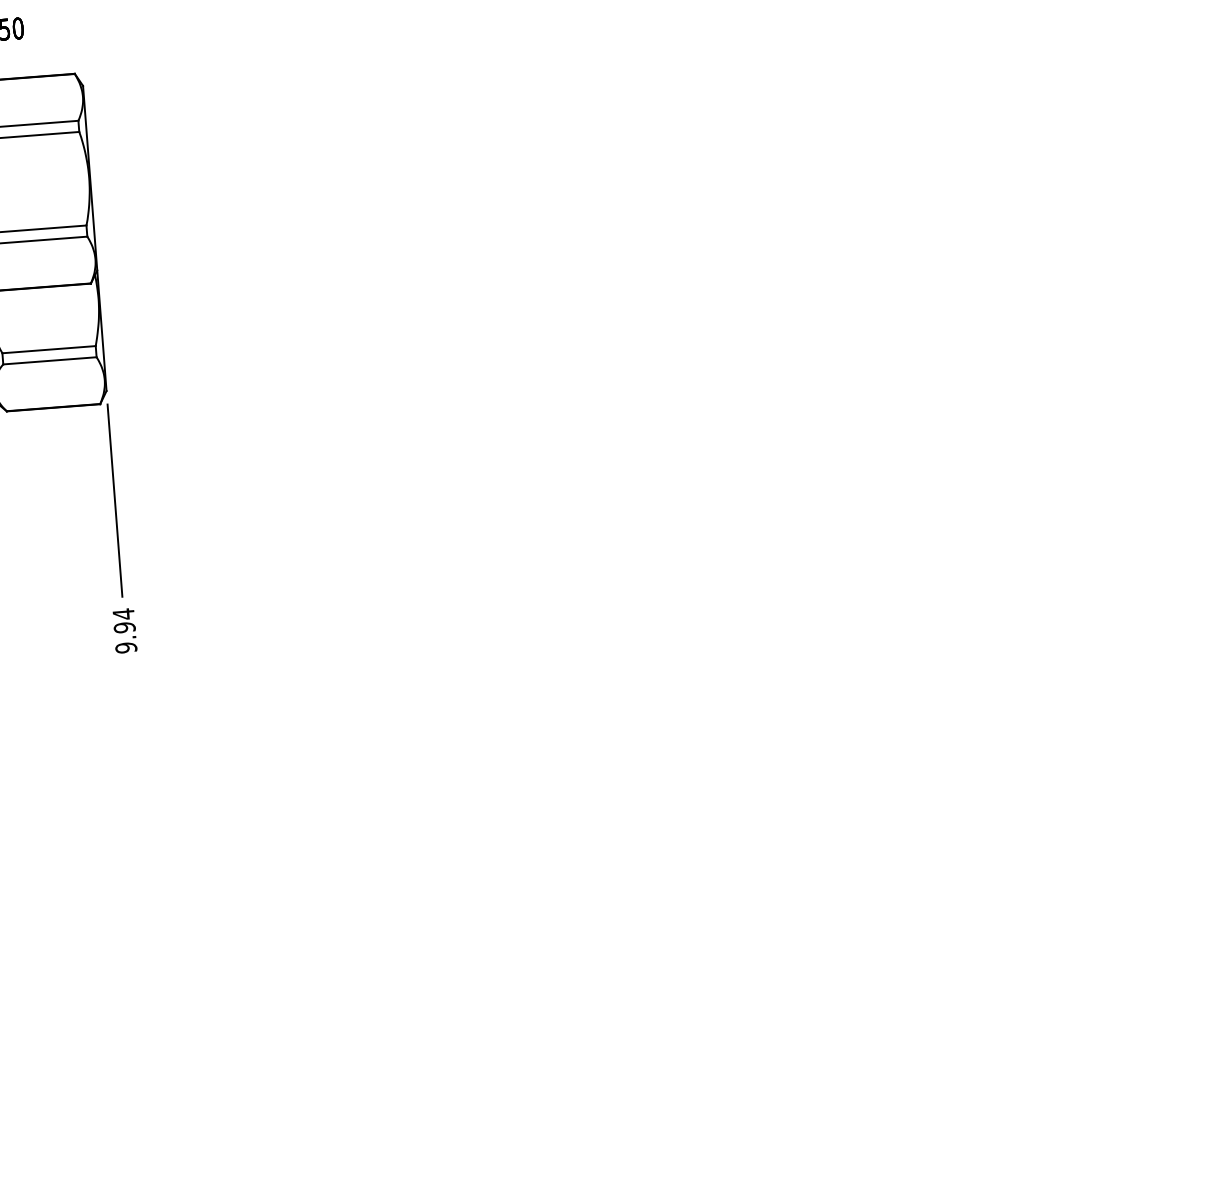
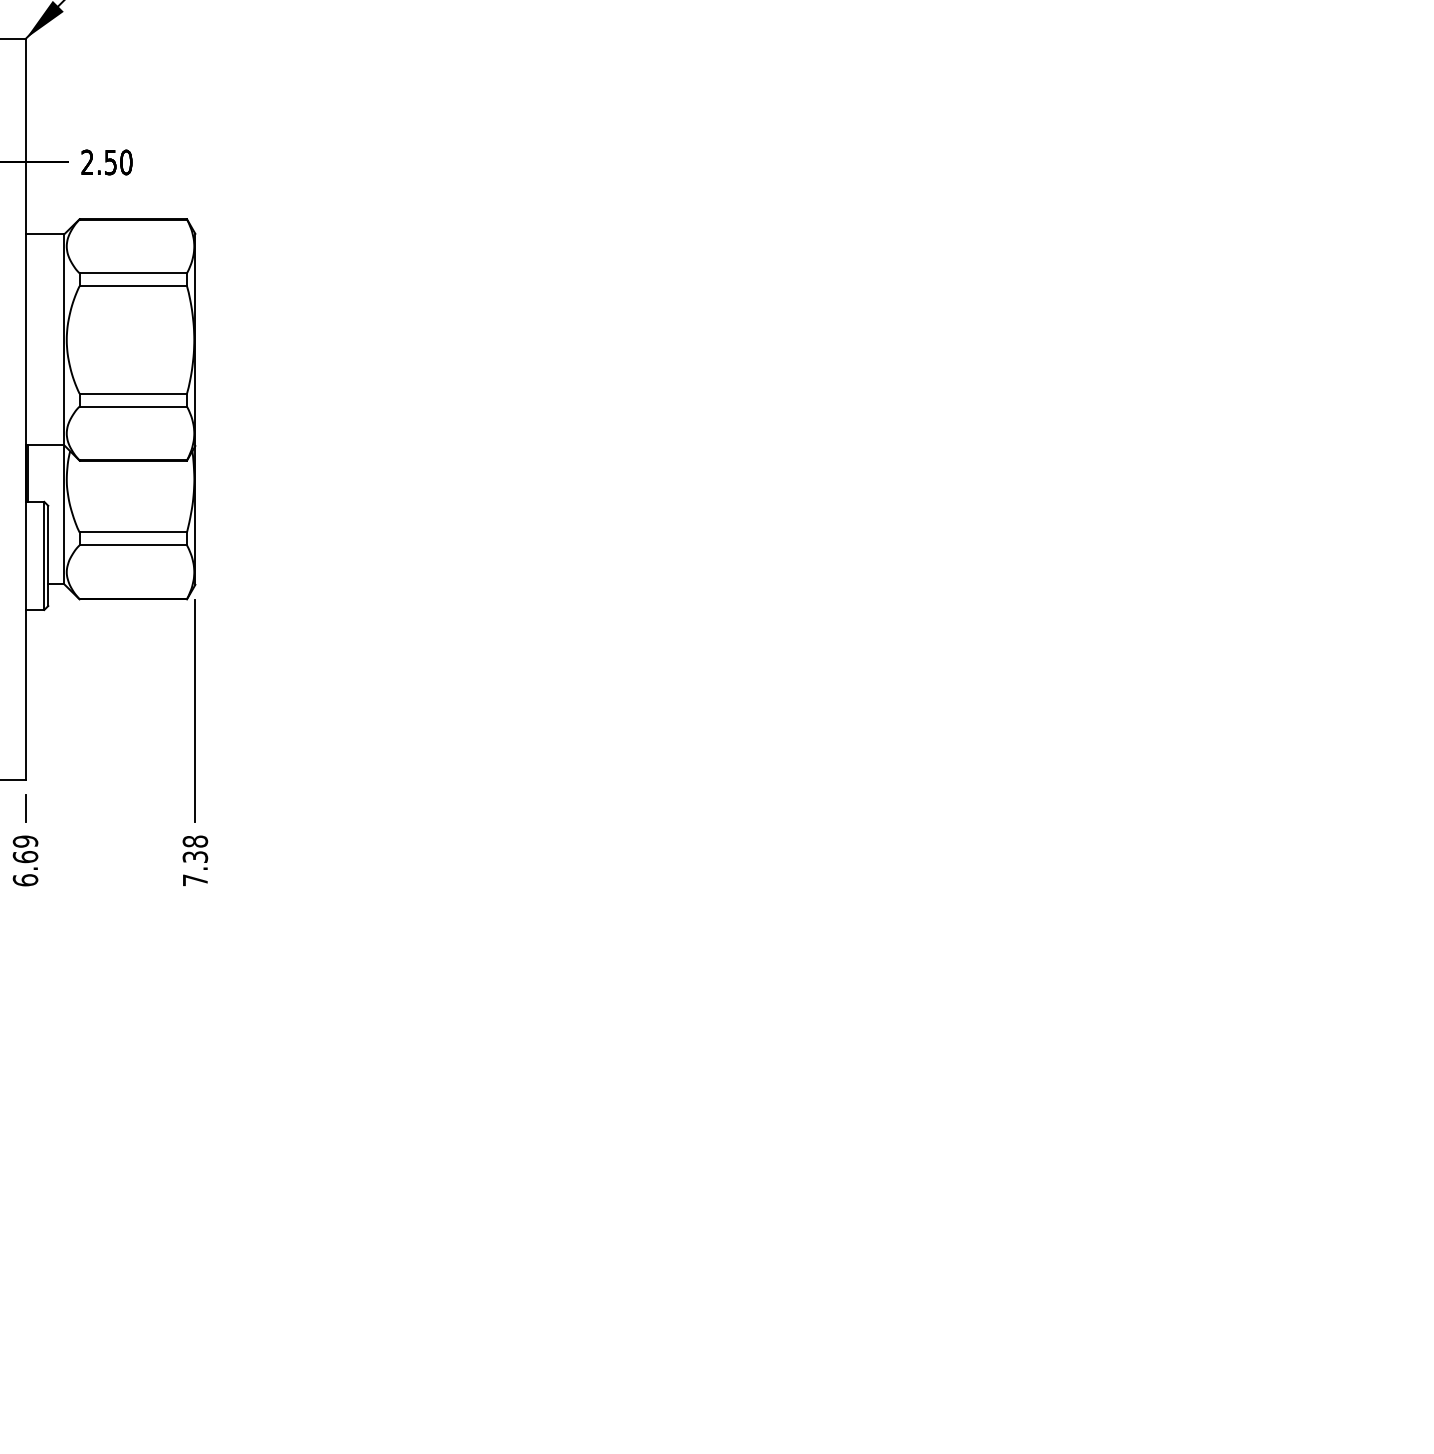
text: (125, 630) -> (195, 860), 9.94 -> 7.38

